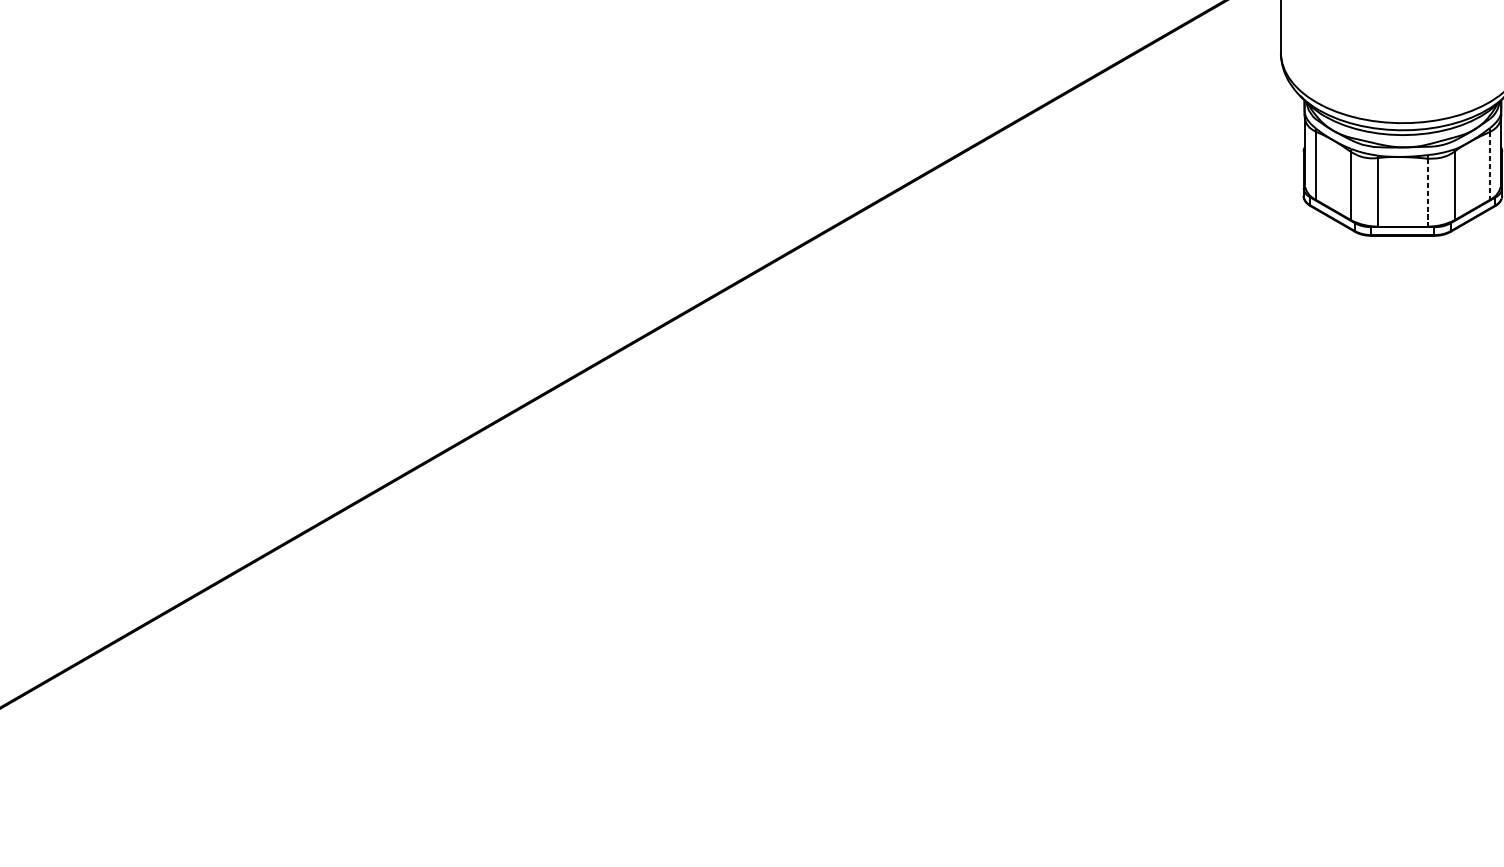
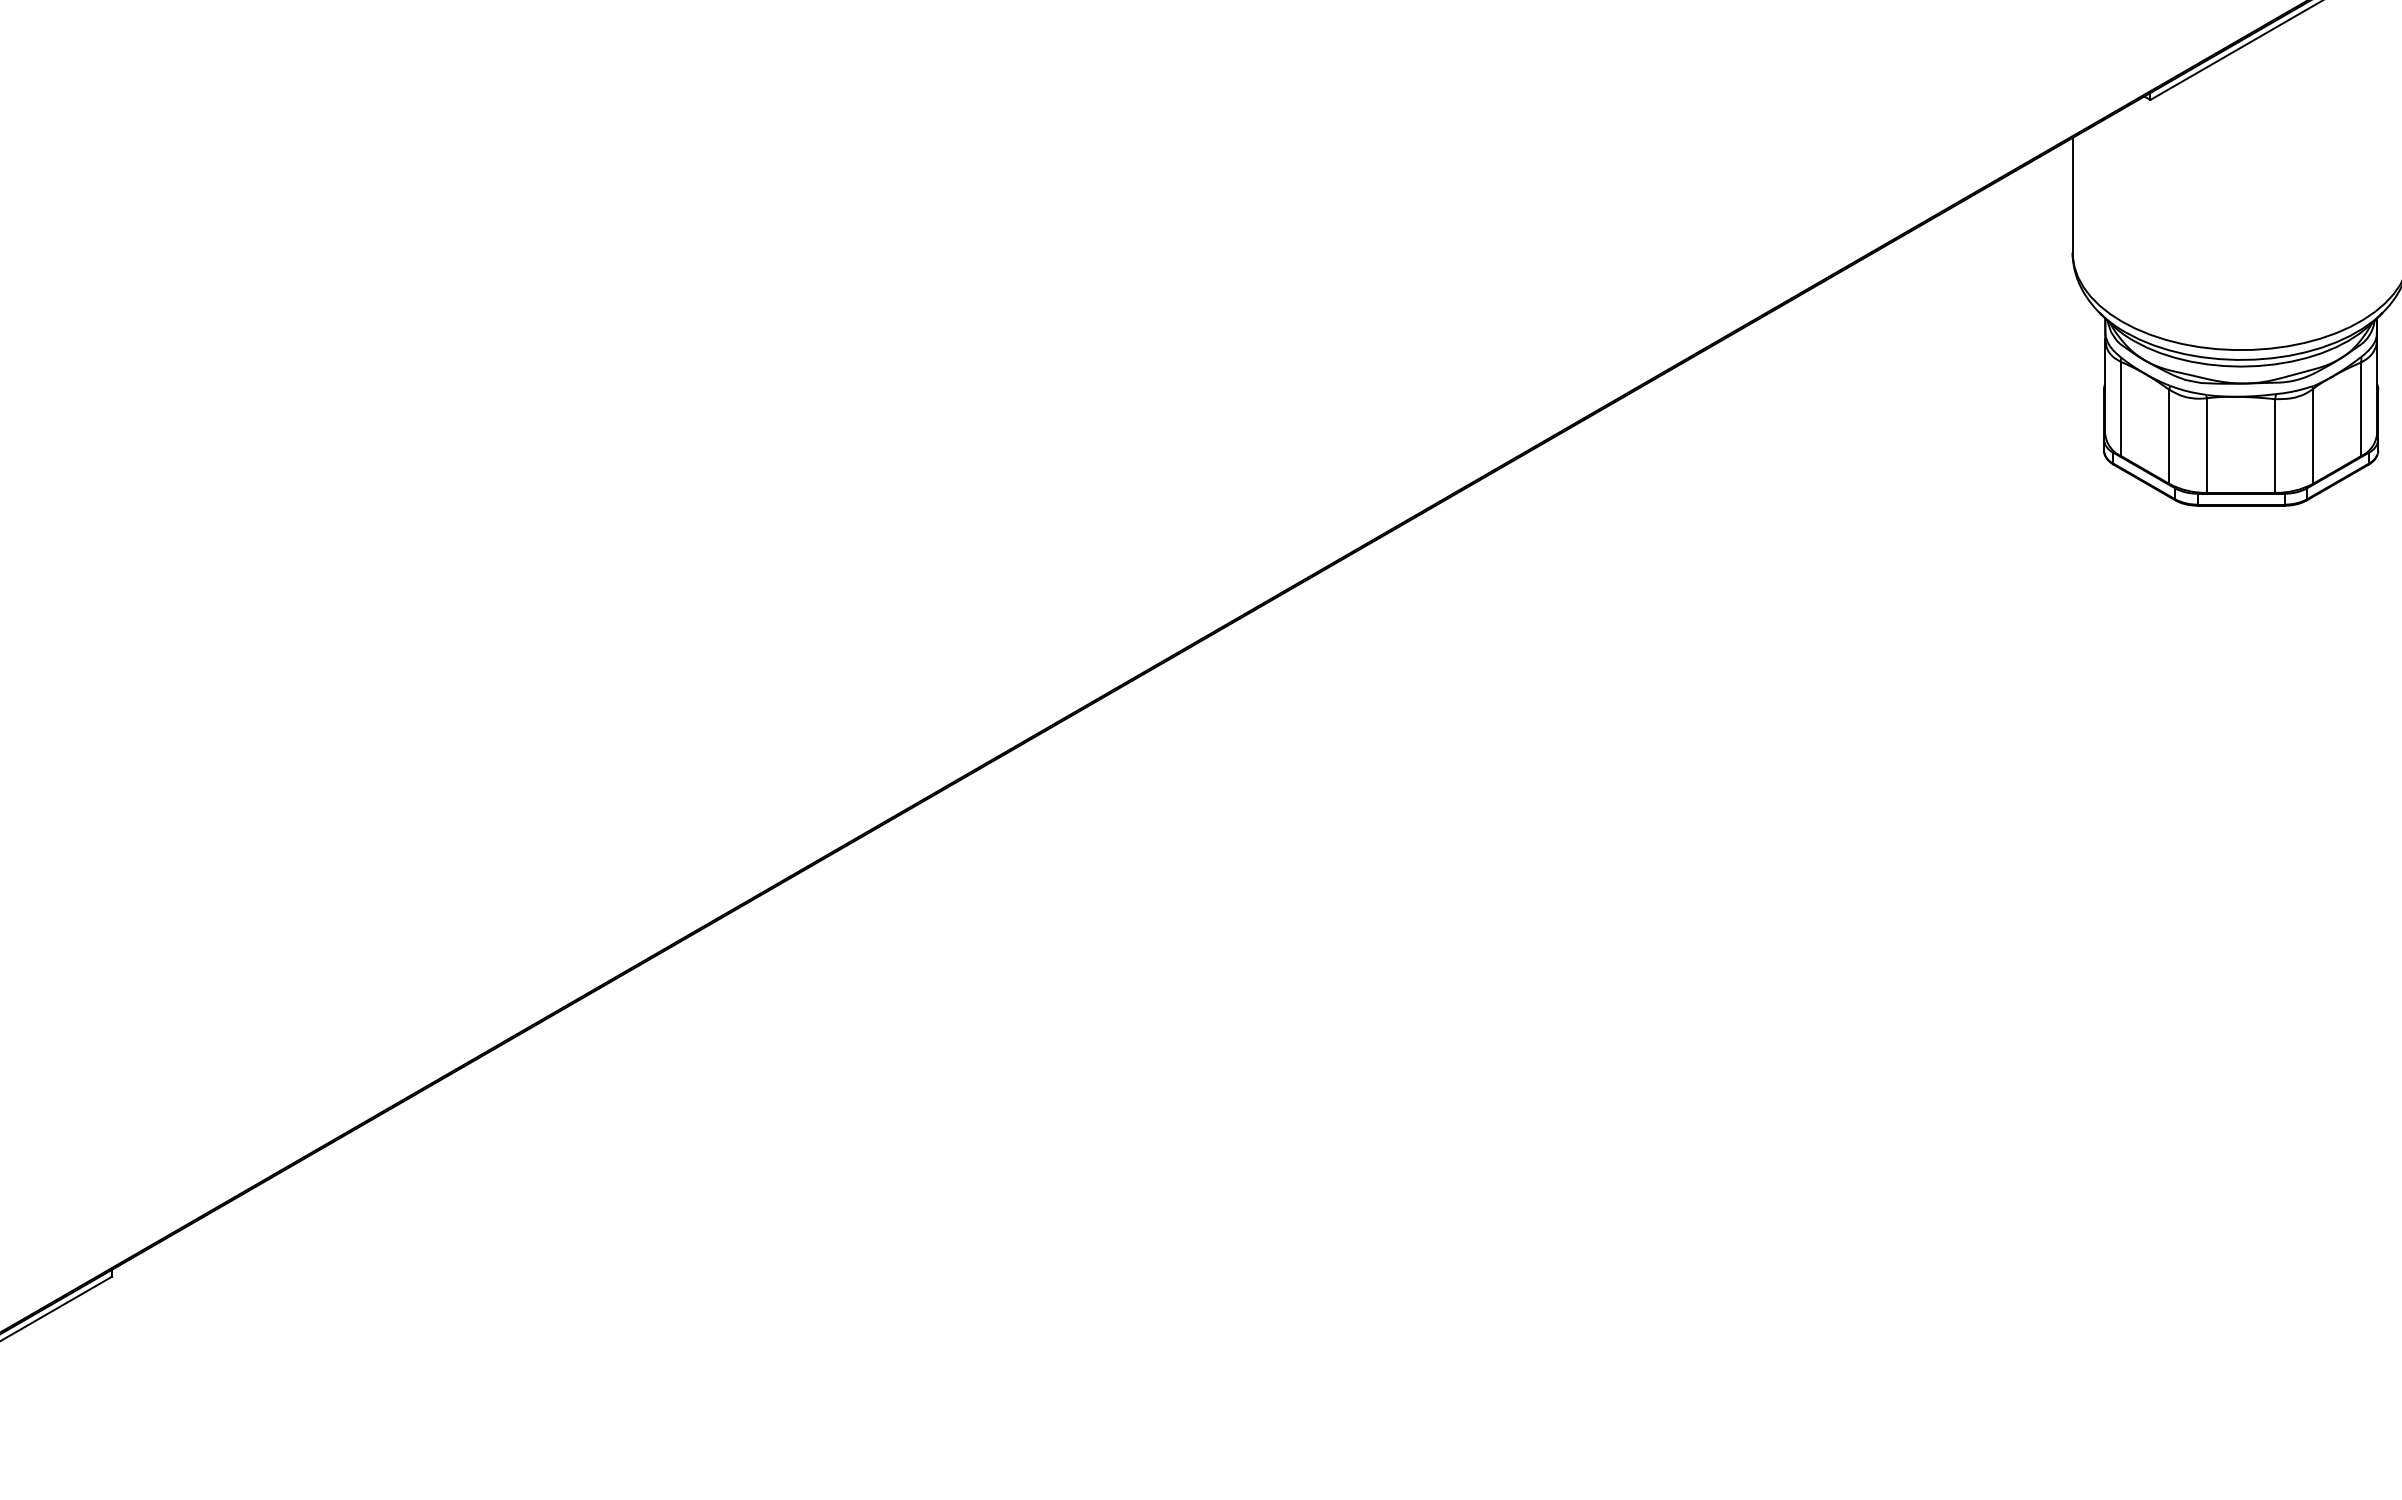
line: (1490, 166) -> (2361, 409), dashed -> solid
line: (1427, 192) -> (2275, 446), dashed -> solid

